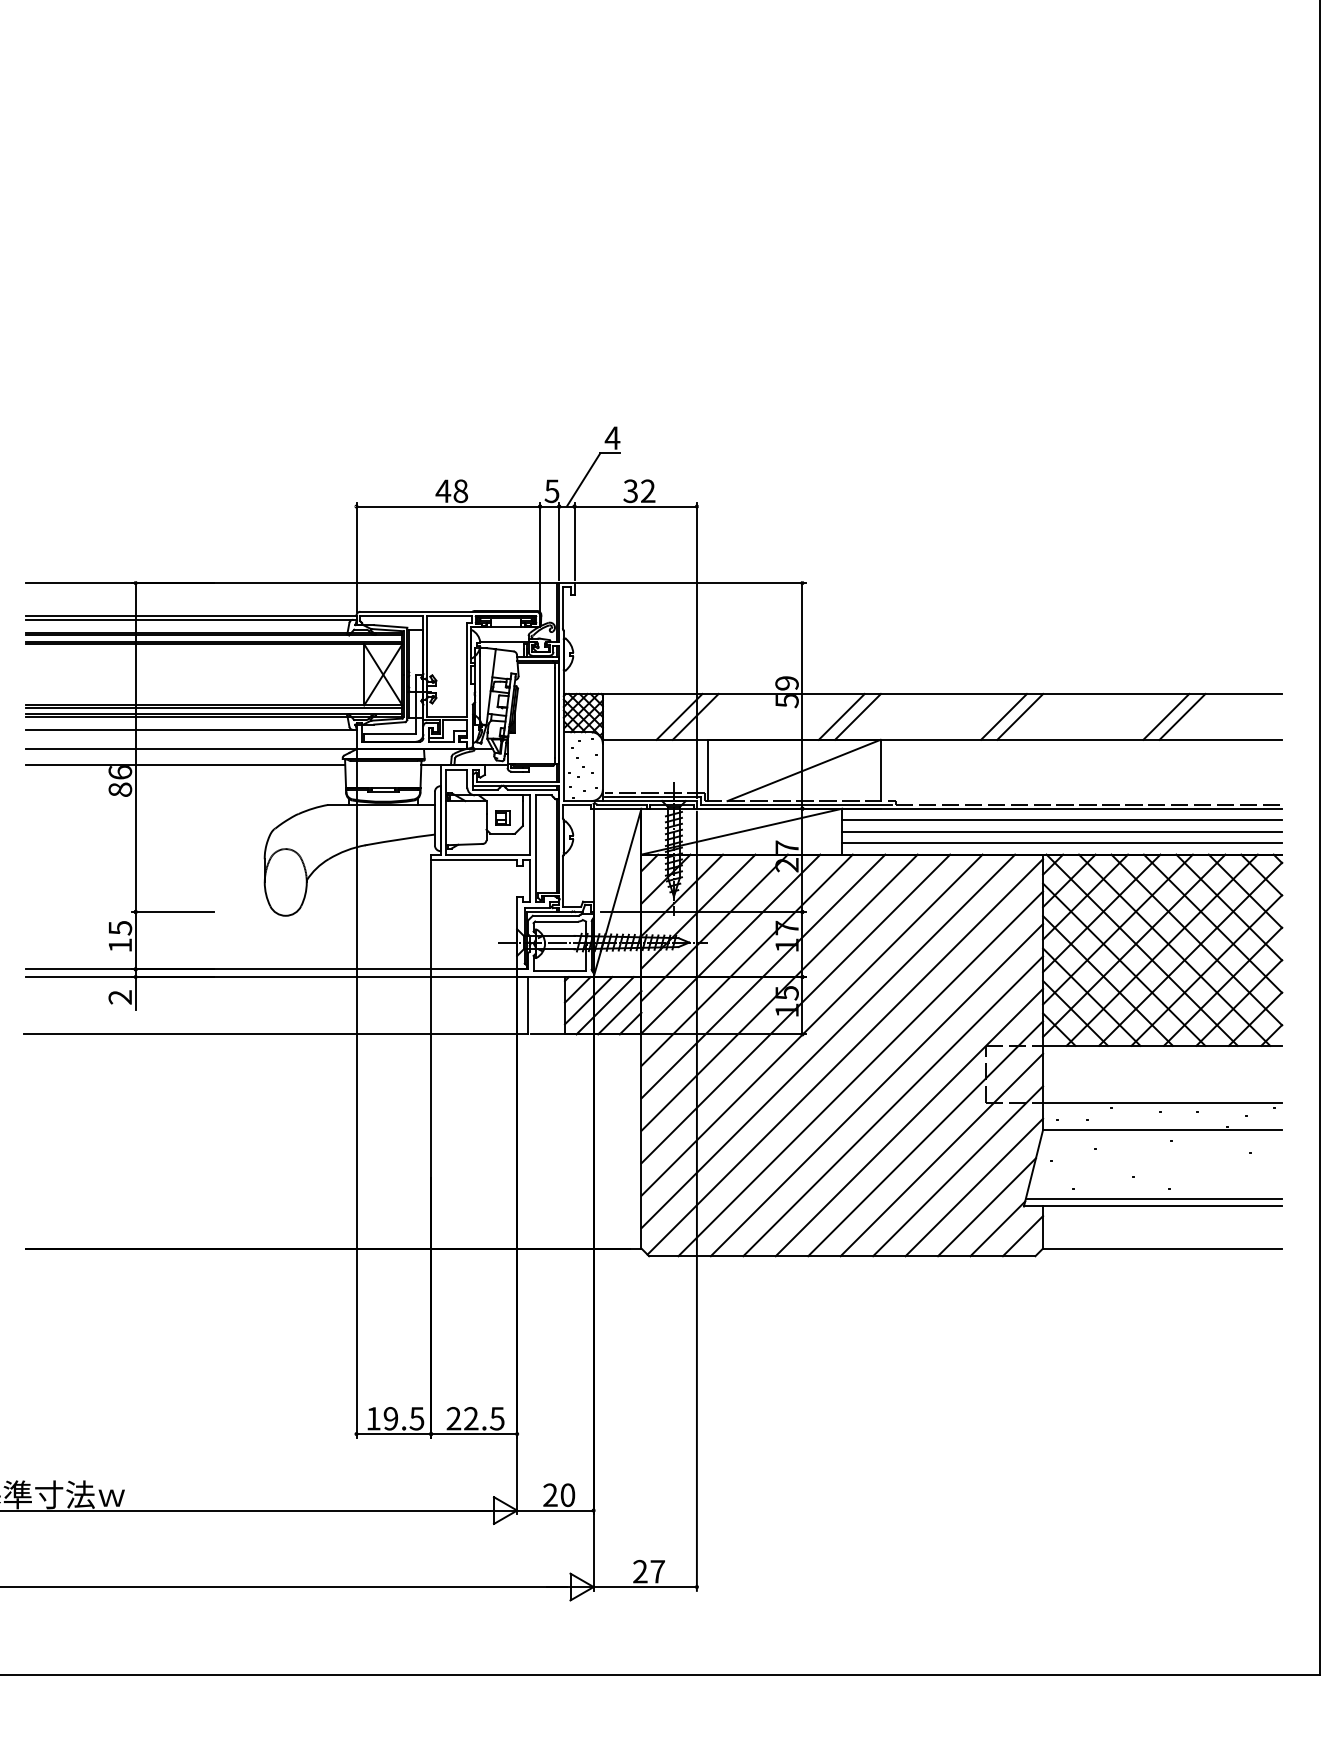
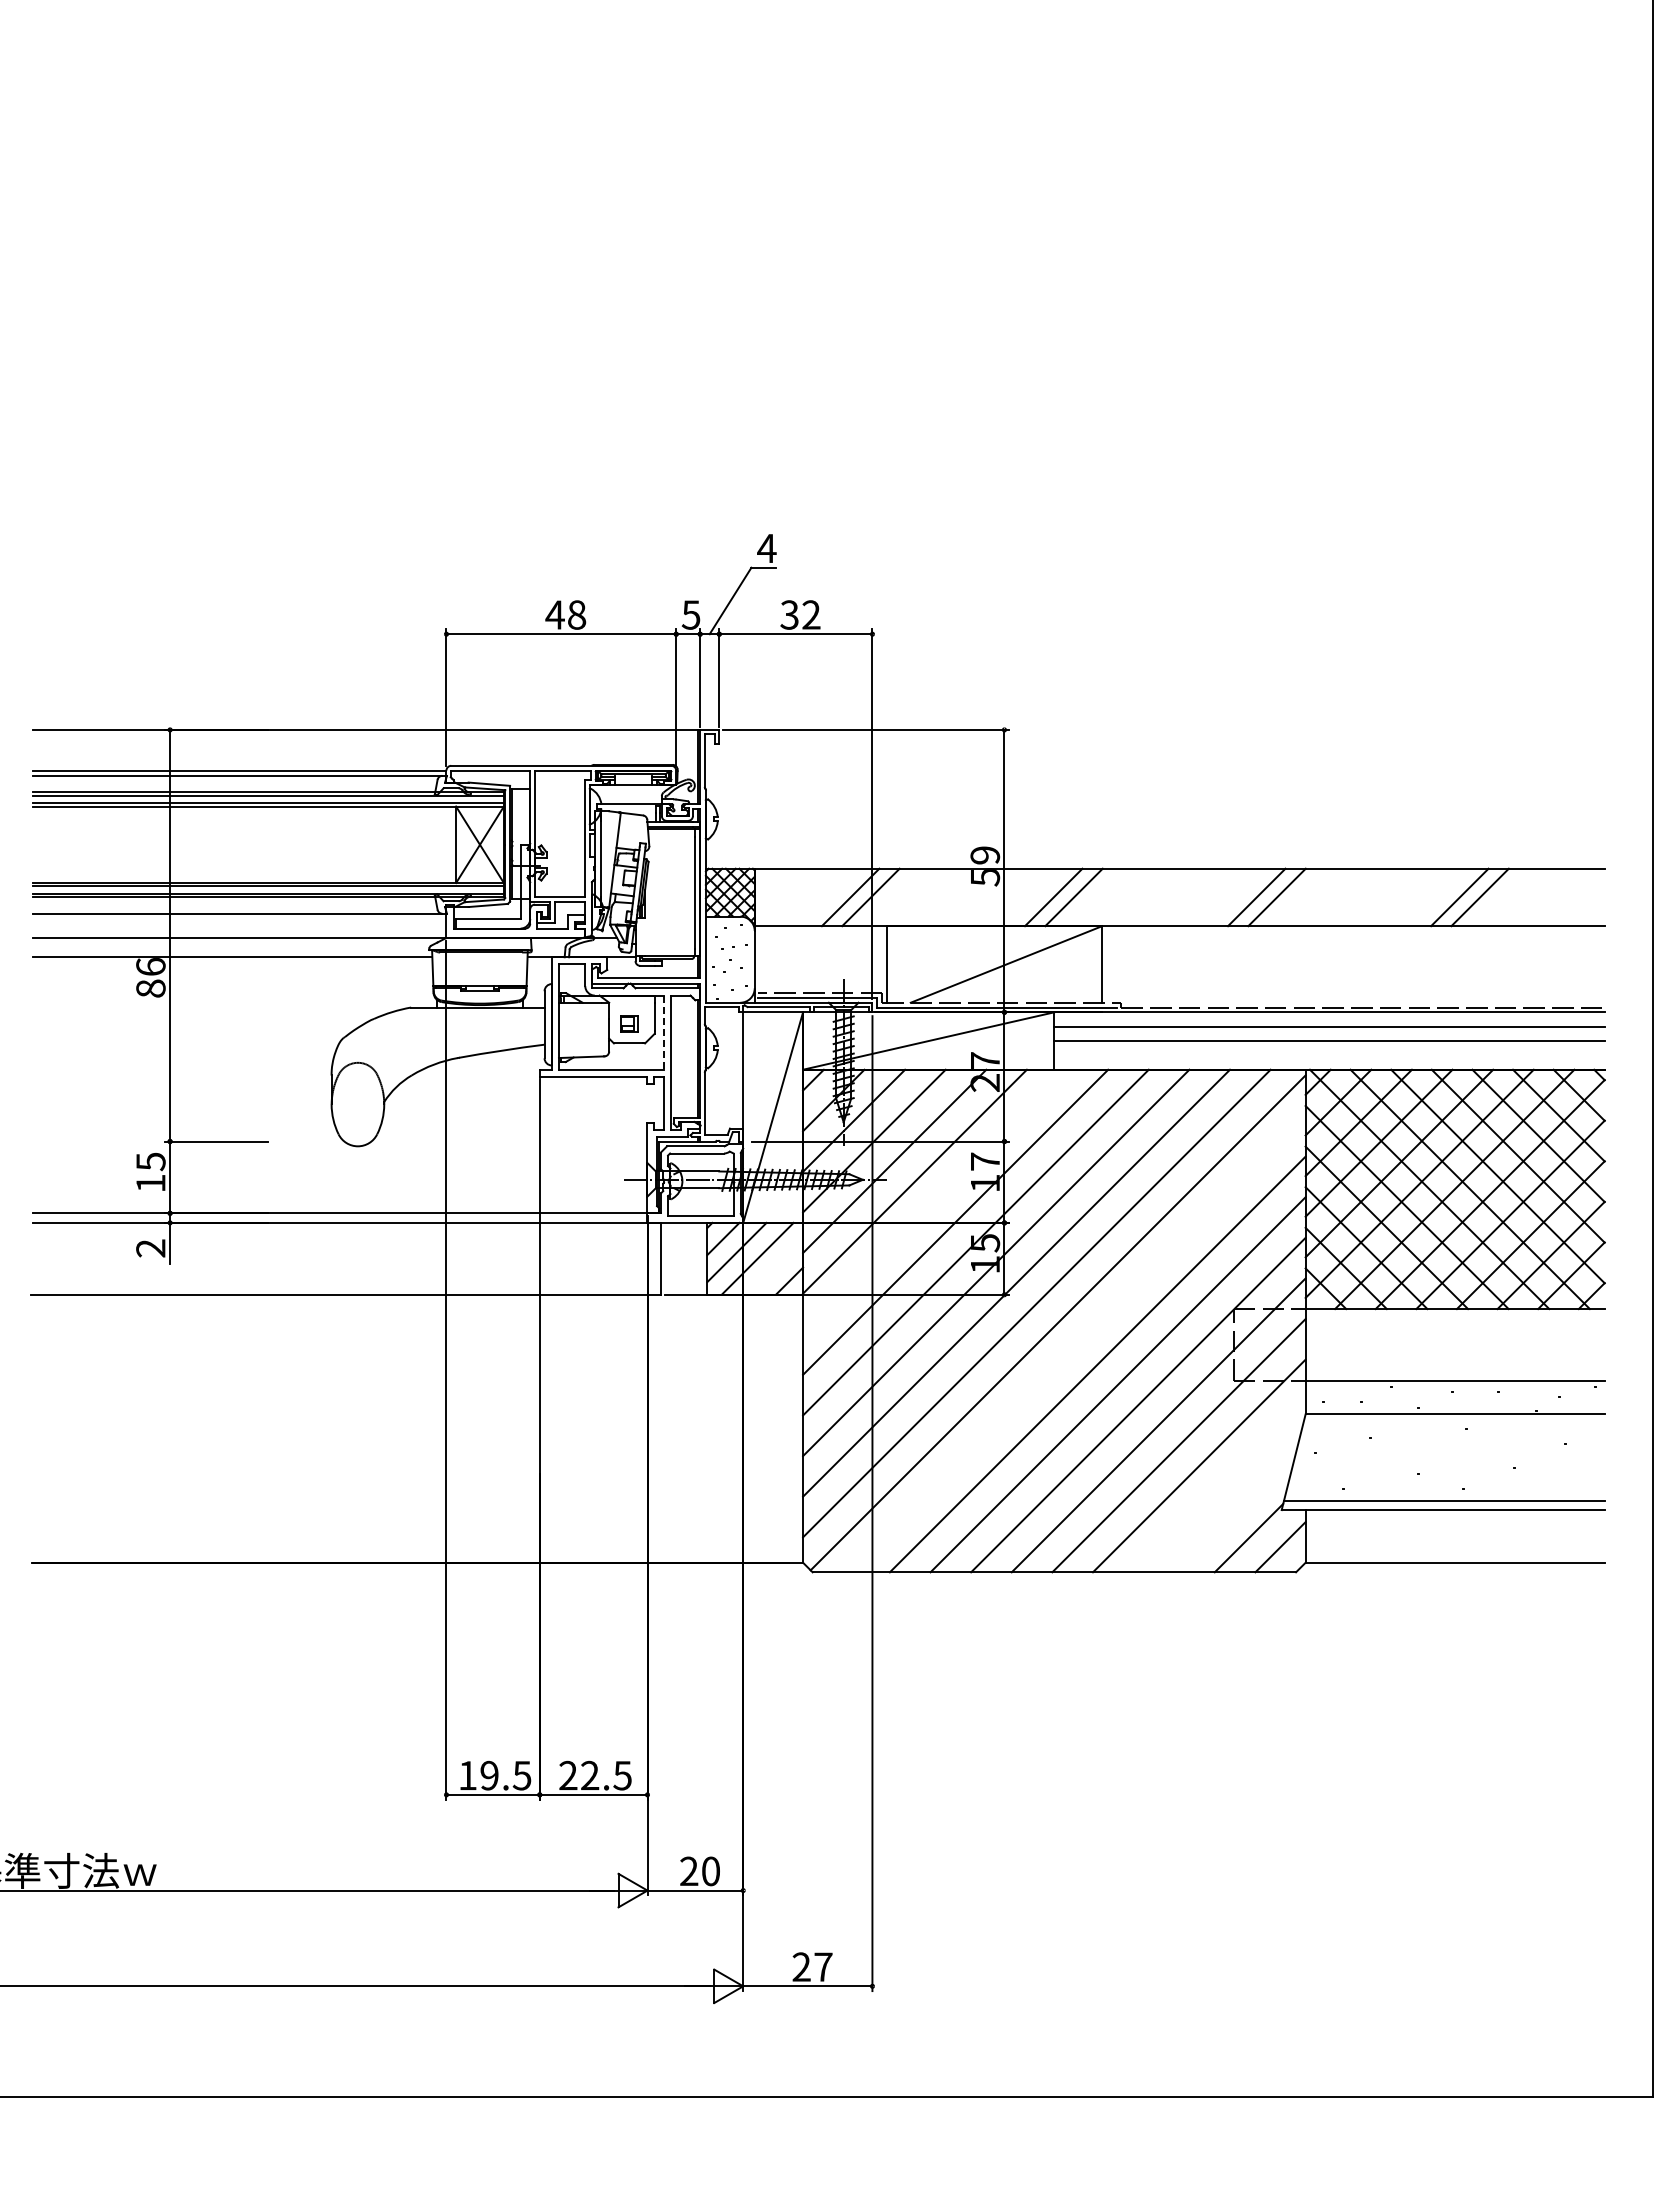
line: (529, 825) -> (663, 1033), solid -> dashed
line: (1062, 843) -> (1329, 1055), removed
line: (747, 959) -> (935, 1201), removed
line: (619, 1012) -> (775, 1267), removed
line: (860, 1073) -> (1077, 1343), removed
line: (974, 1187) -> (1219, 1486), removed
line: (987, 1206) -> (1235, 1510), removed

